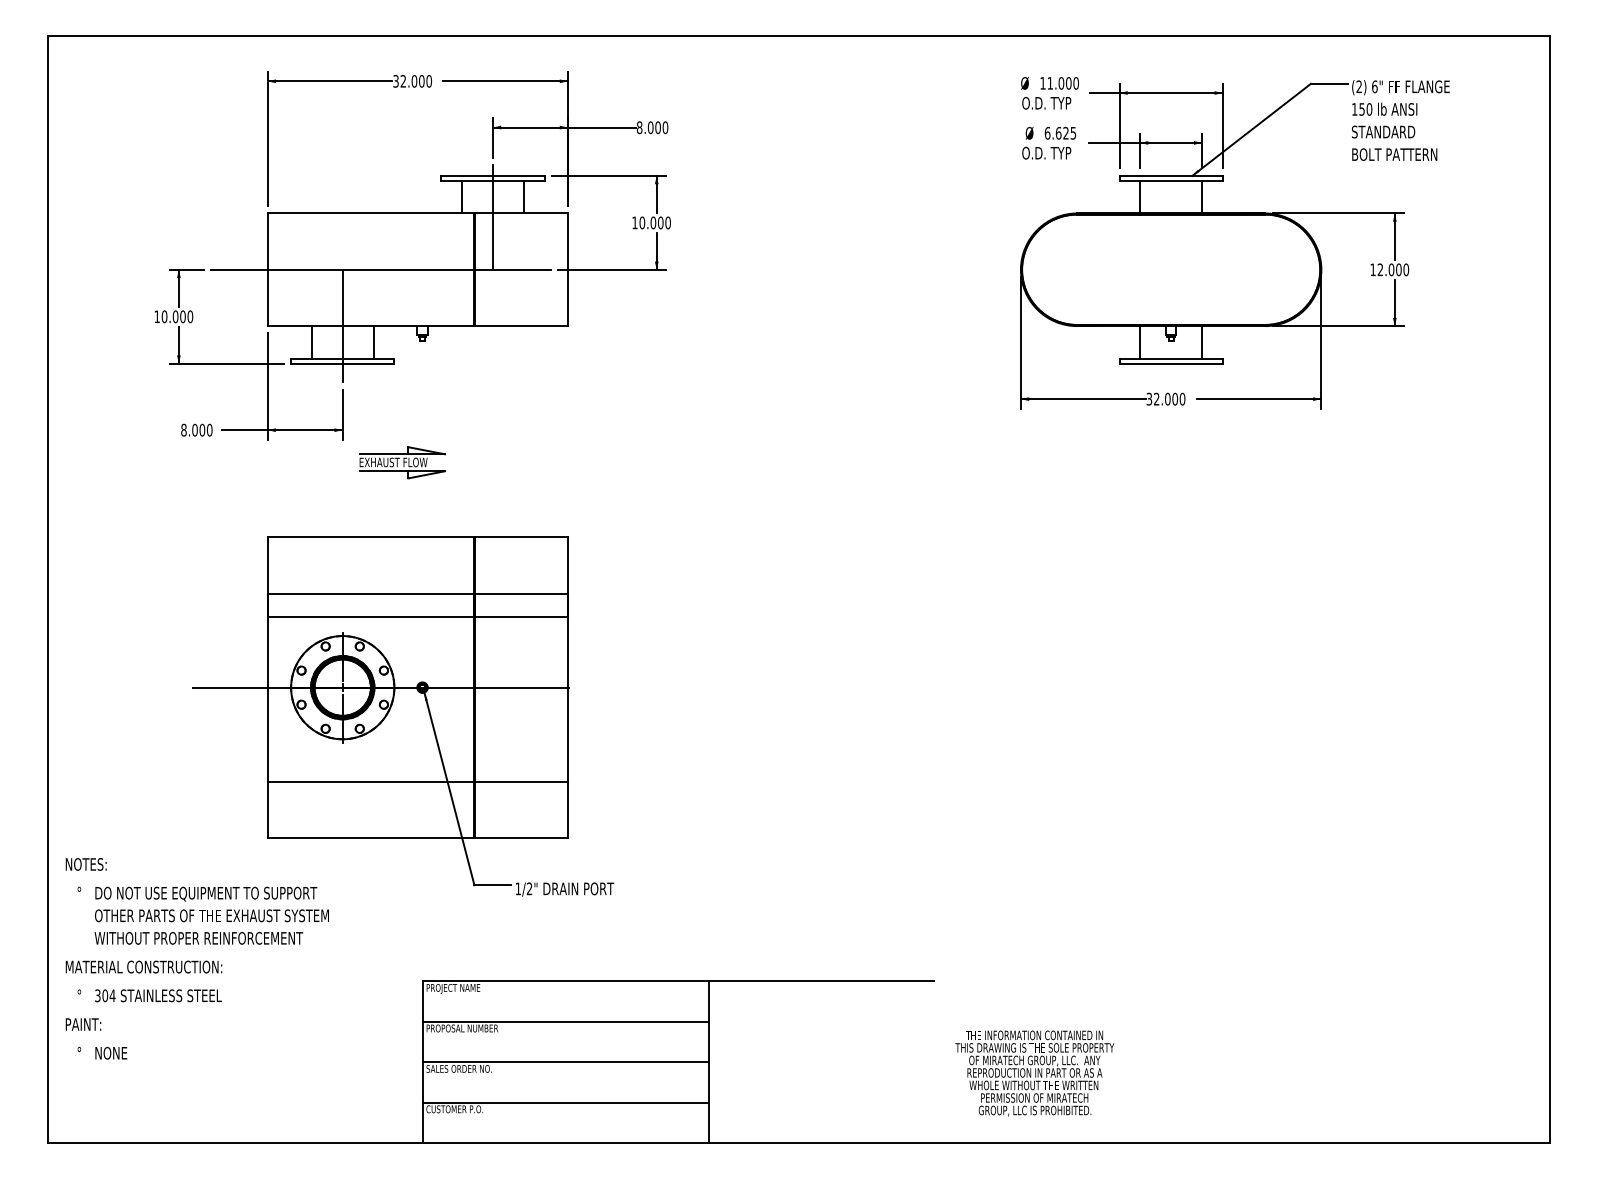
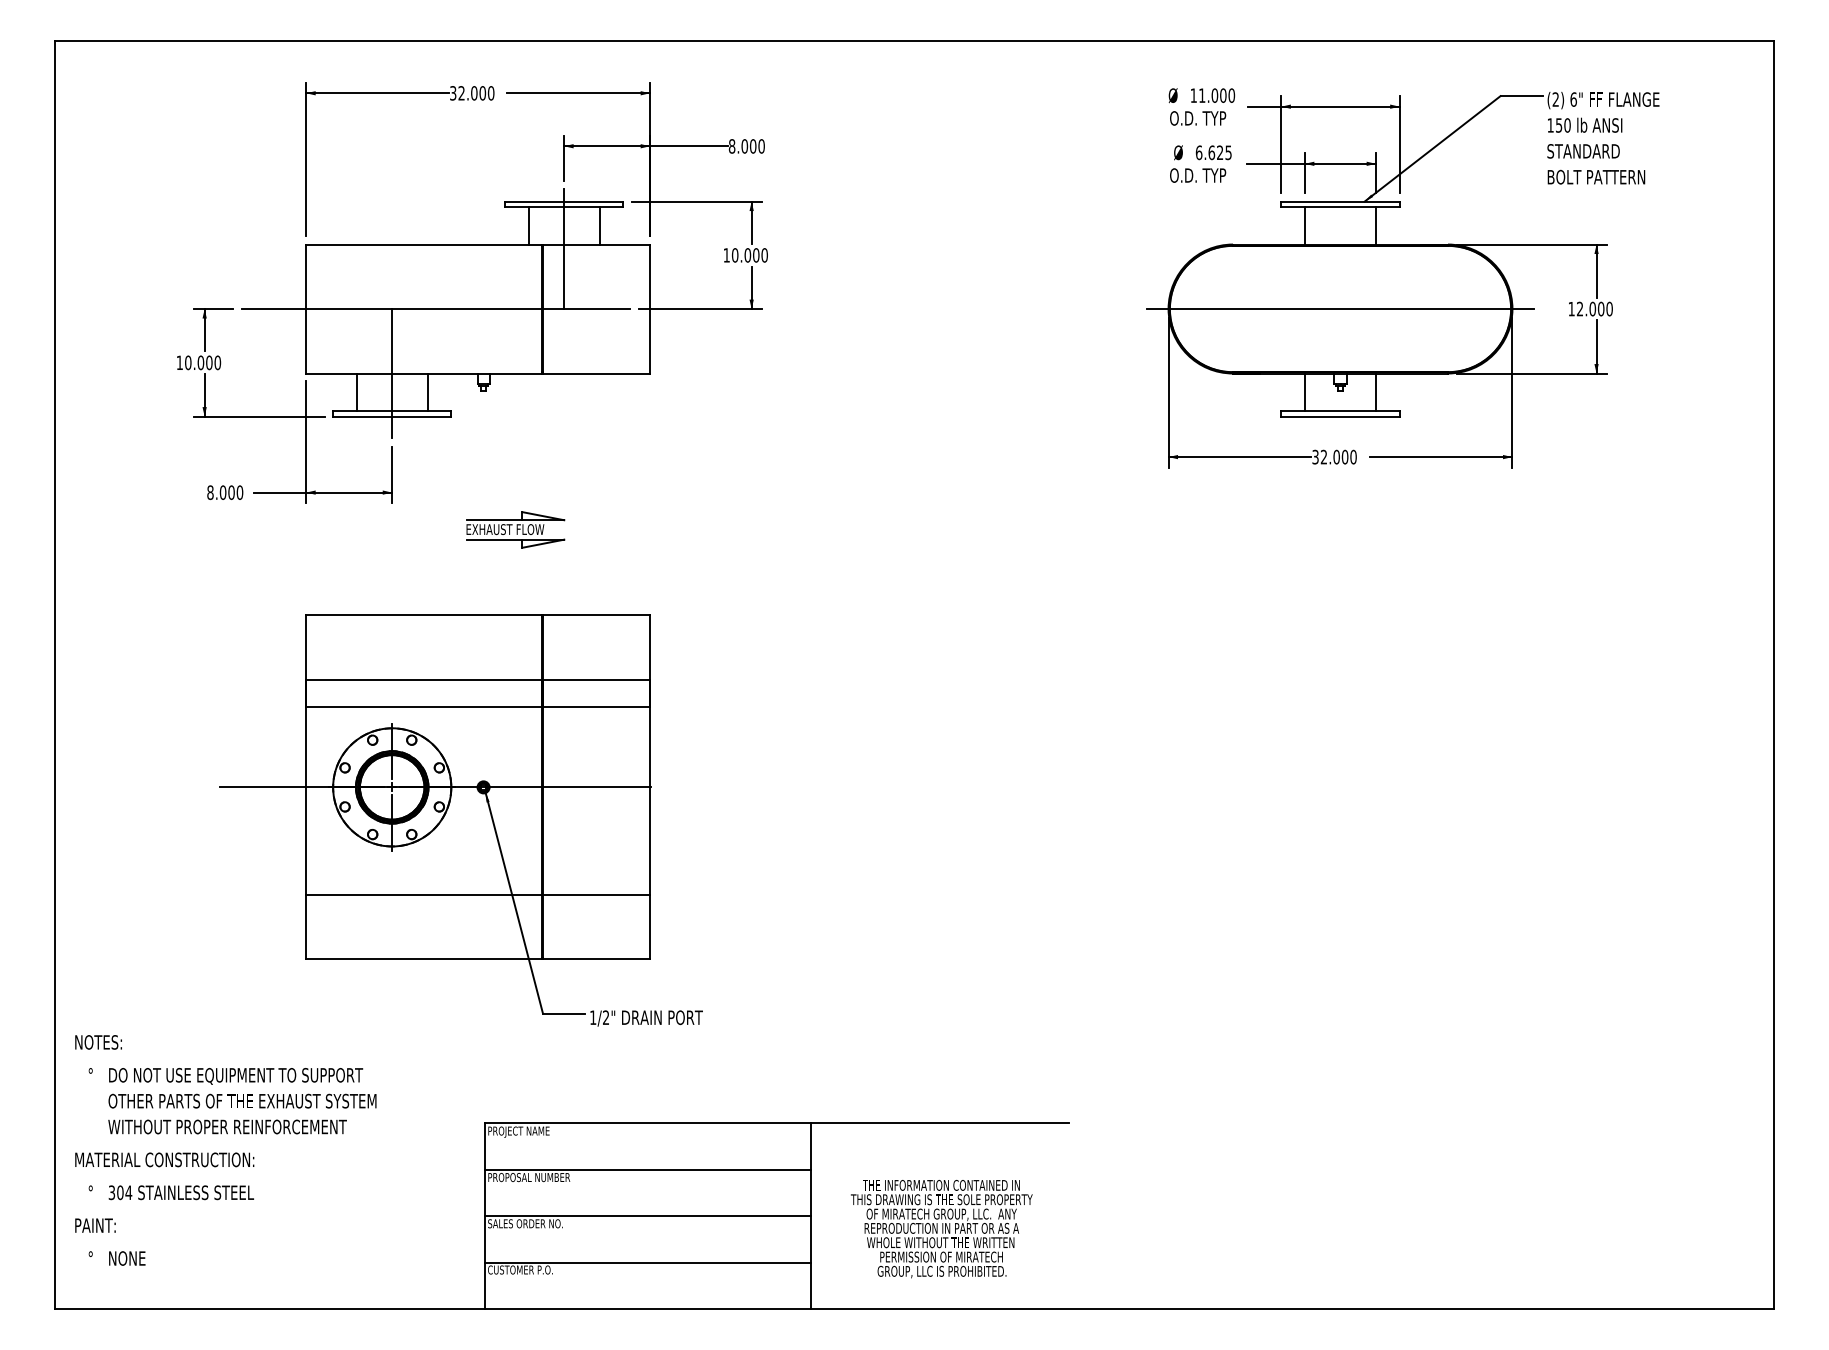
line: (1171, 269) -> (1340, 308), added
part: (402, 462) -> (515, 529), moved
text: (196, 958) -> (224, 1150), moved
text: (1034, 1073) -> (941, 1229), moved

